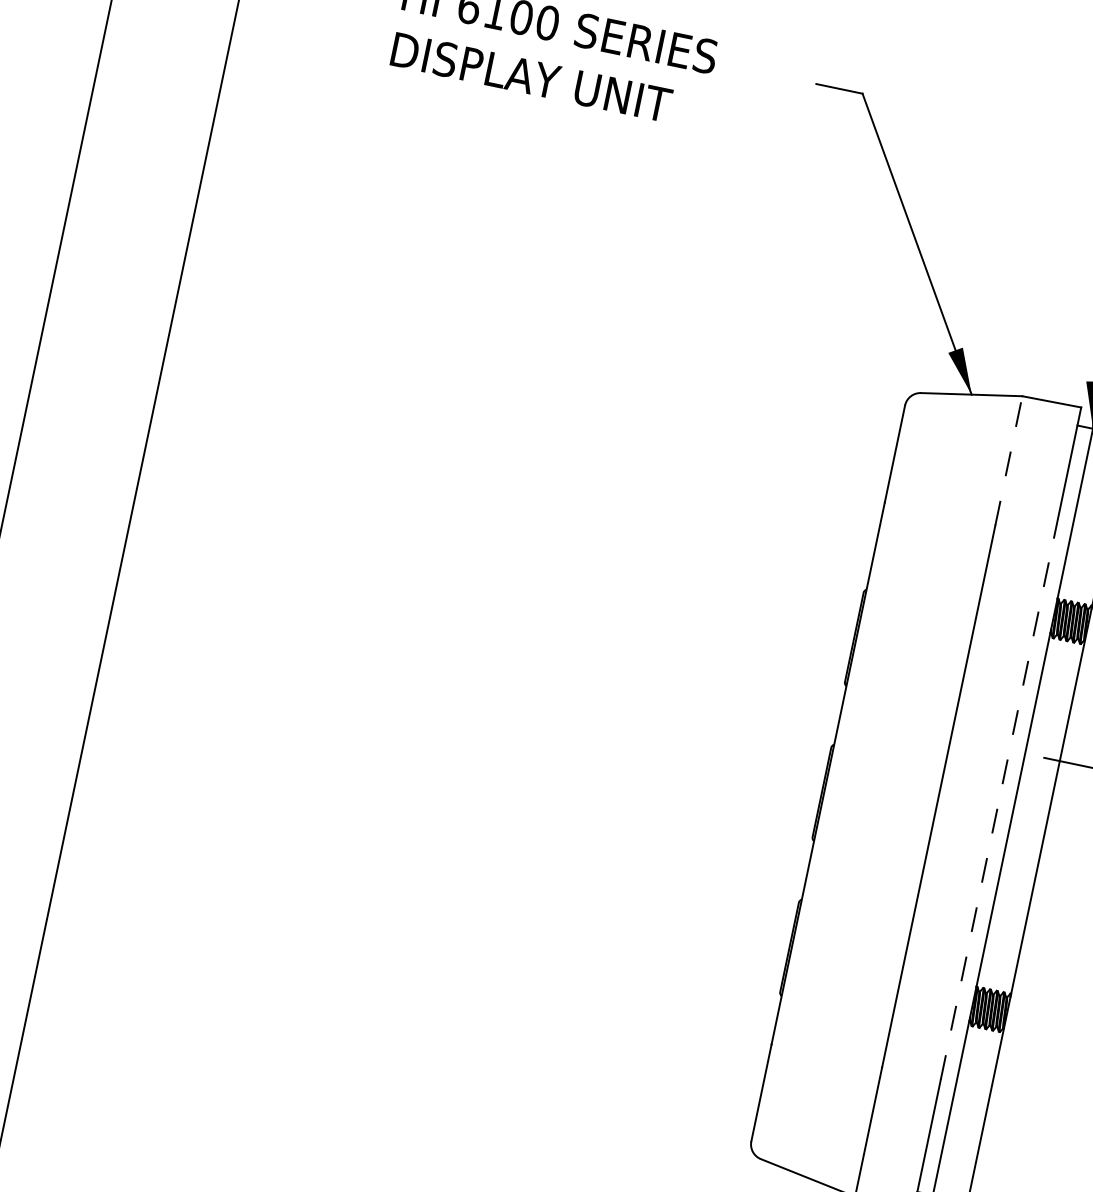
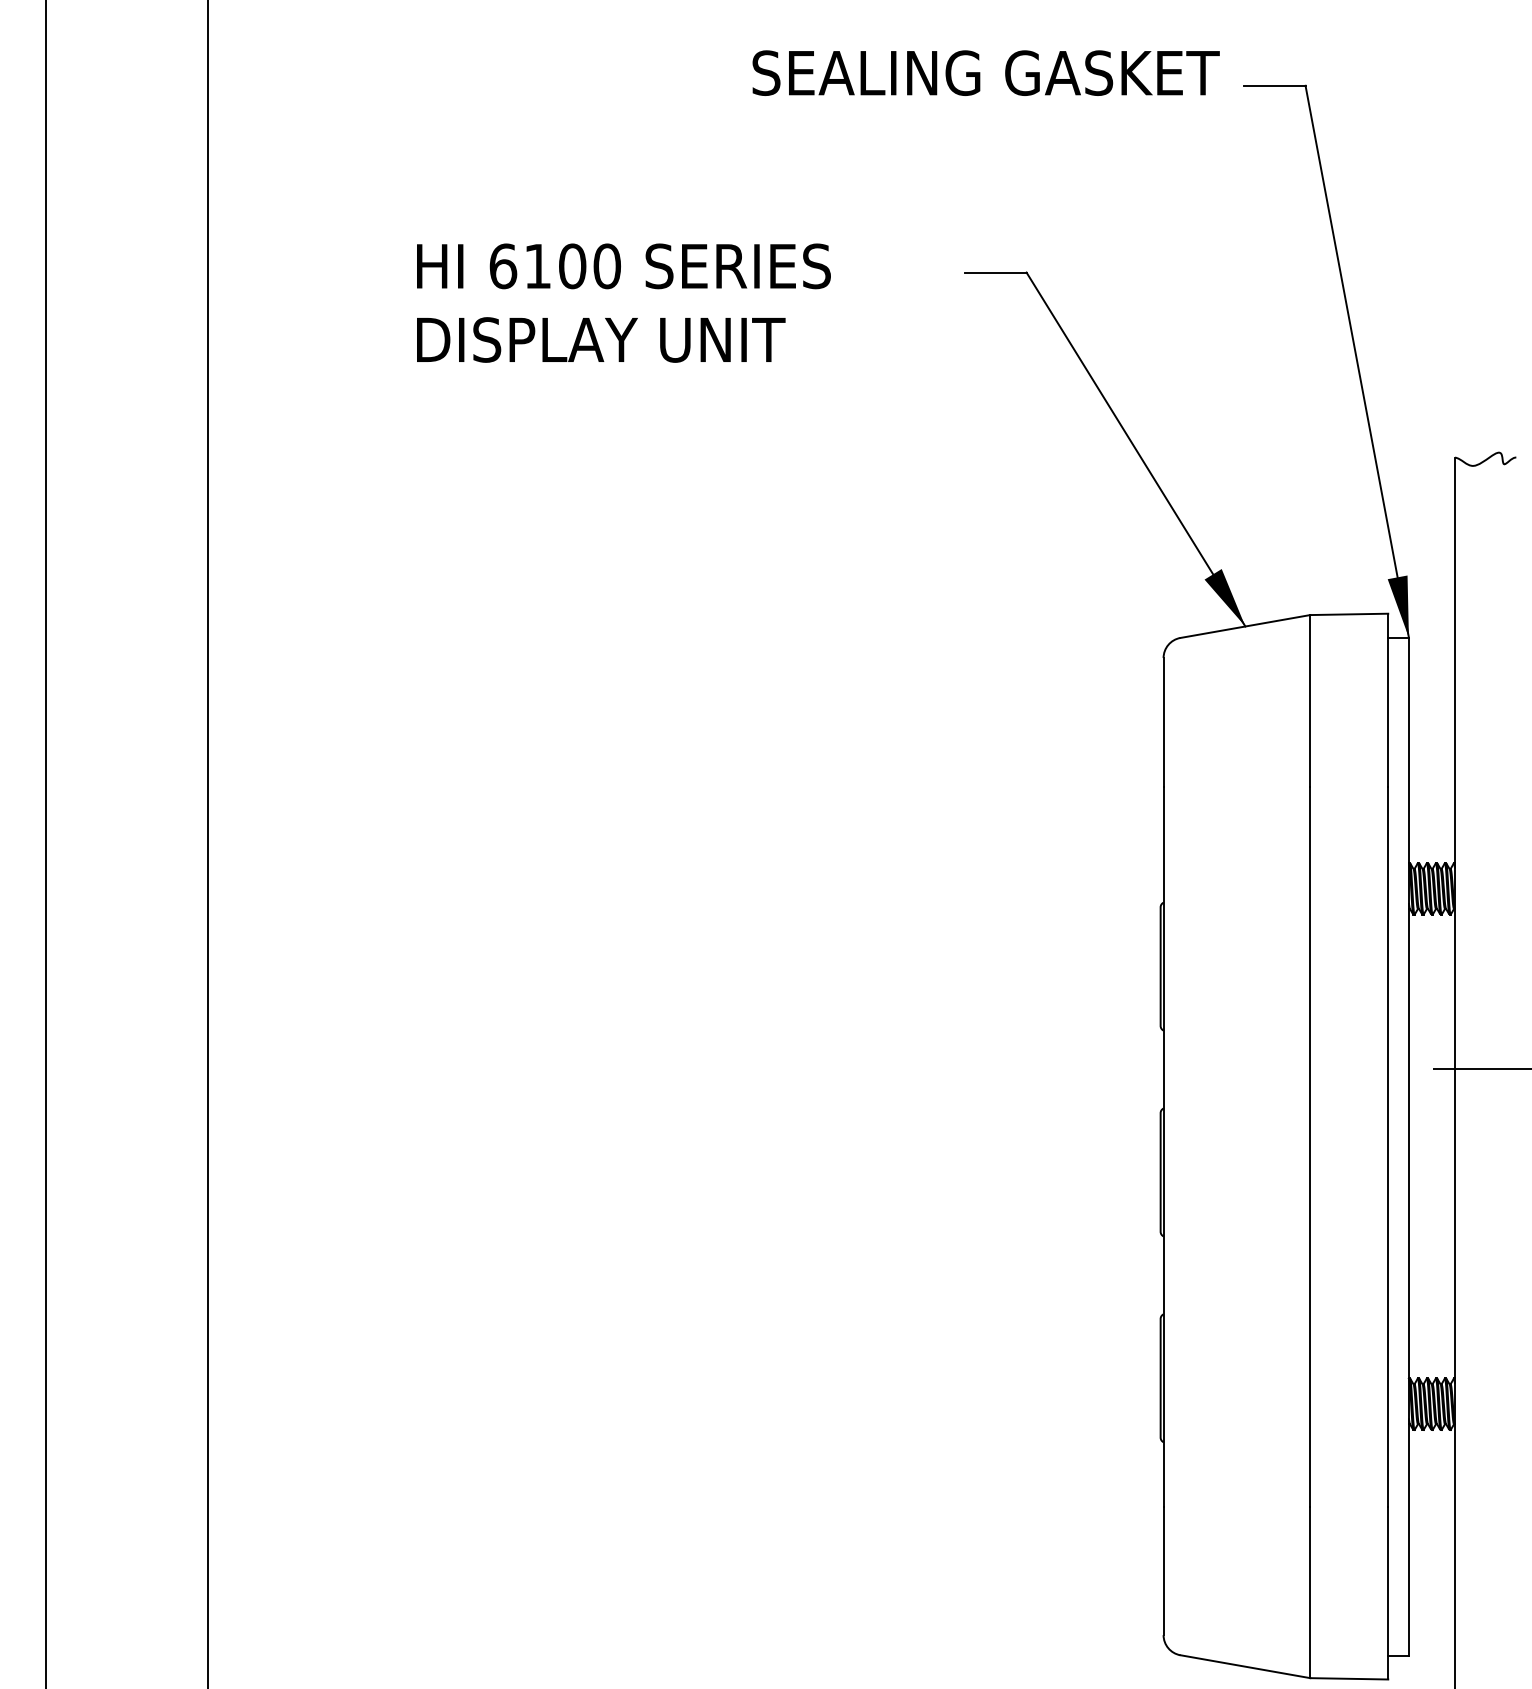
line: (1009, 460) -> (1310, 700), dashed -> solid
line: (997, 808) -> (1388, 1146), dashed -> solid

